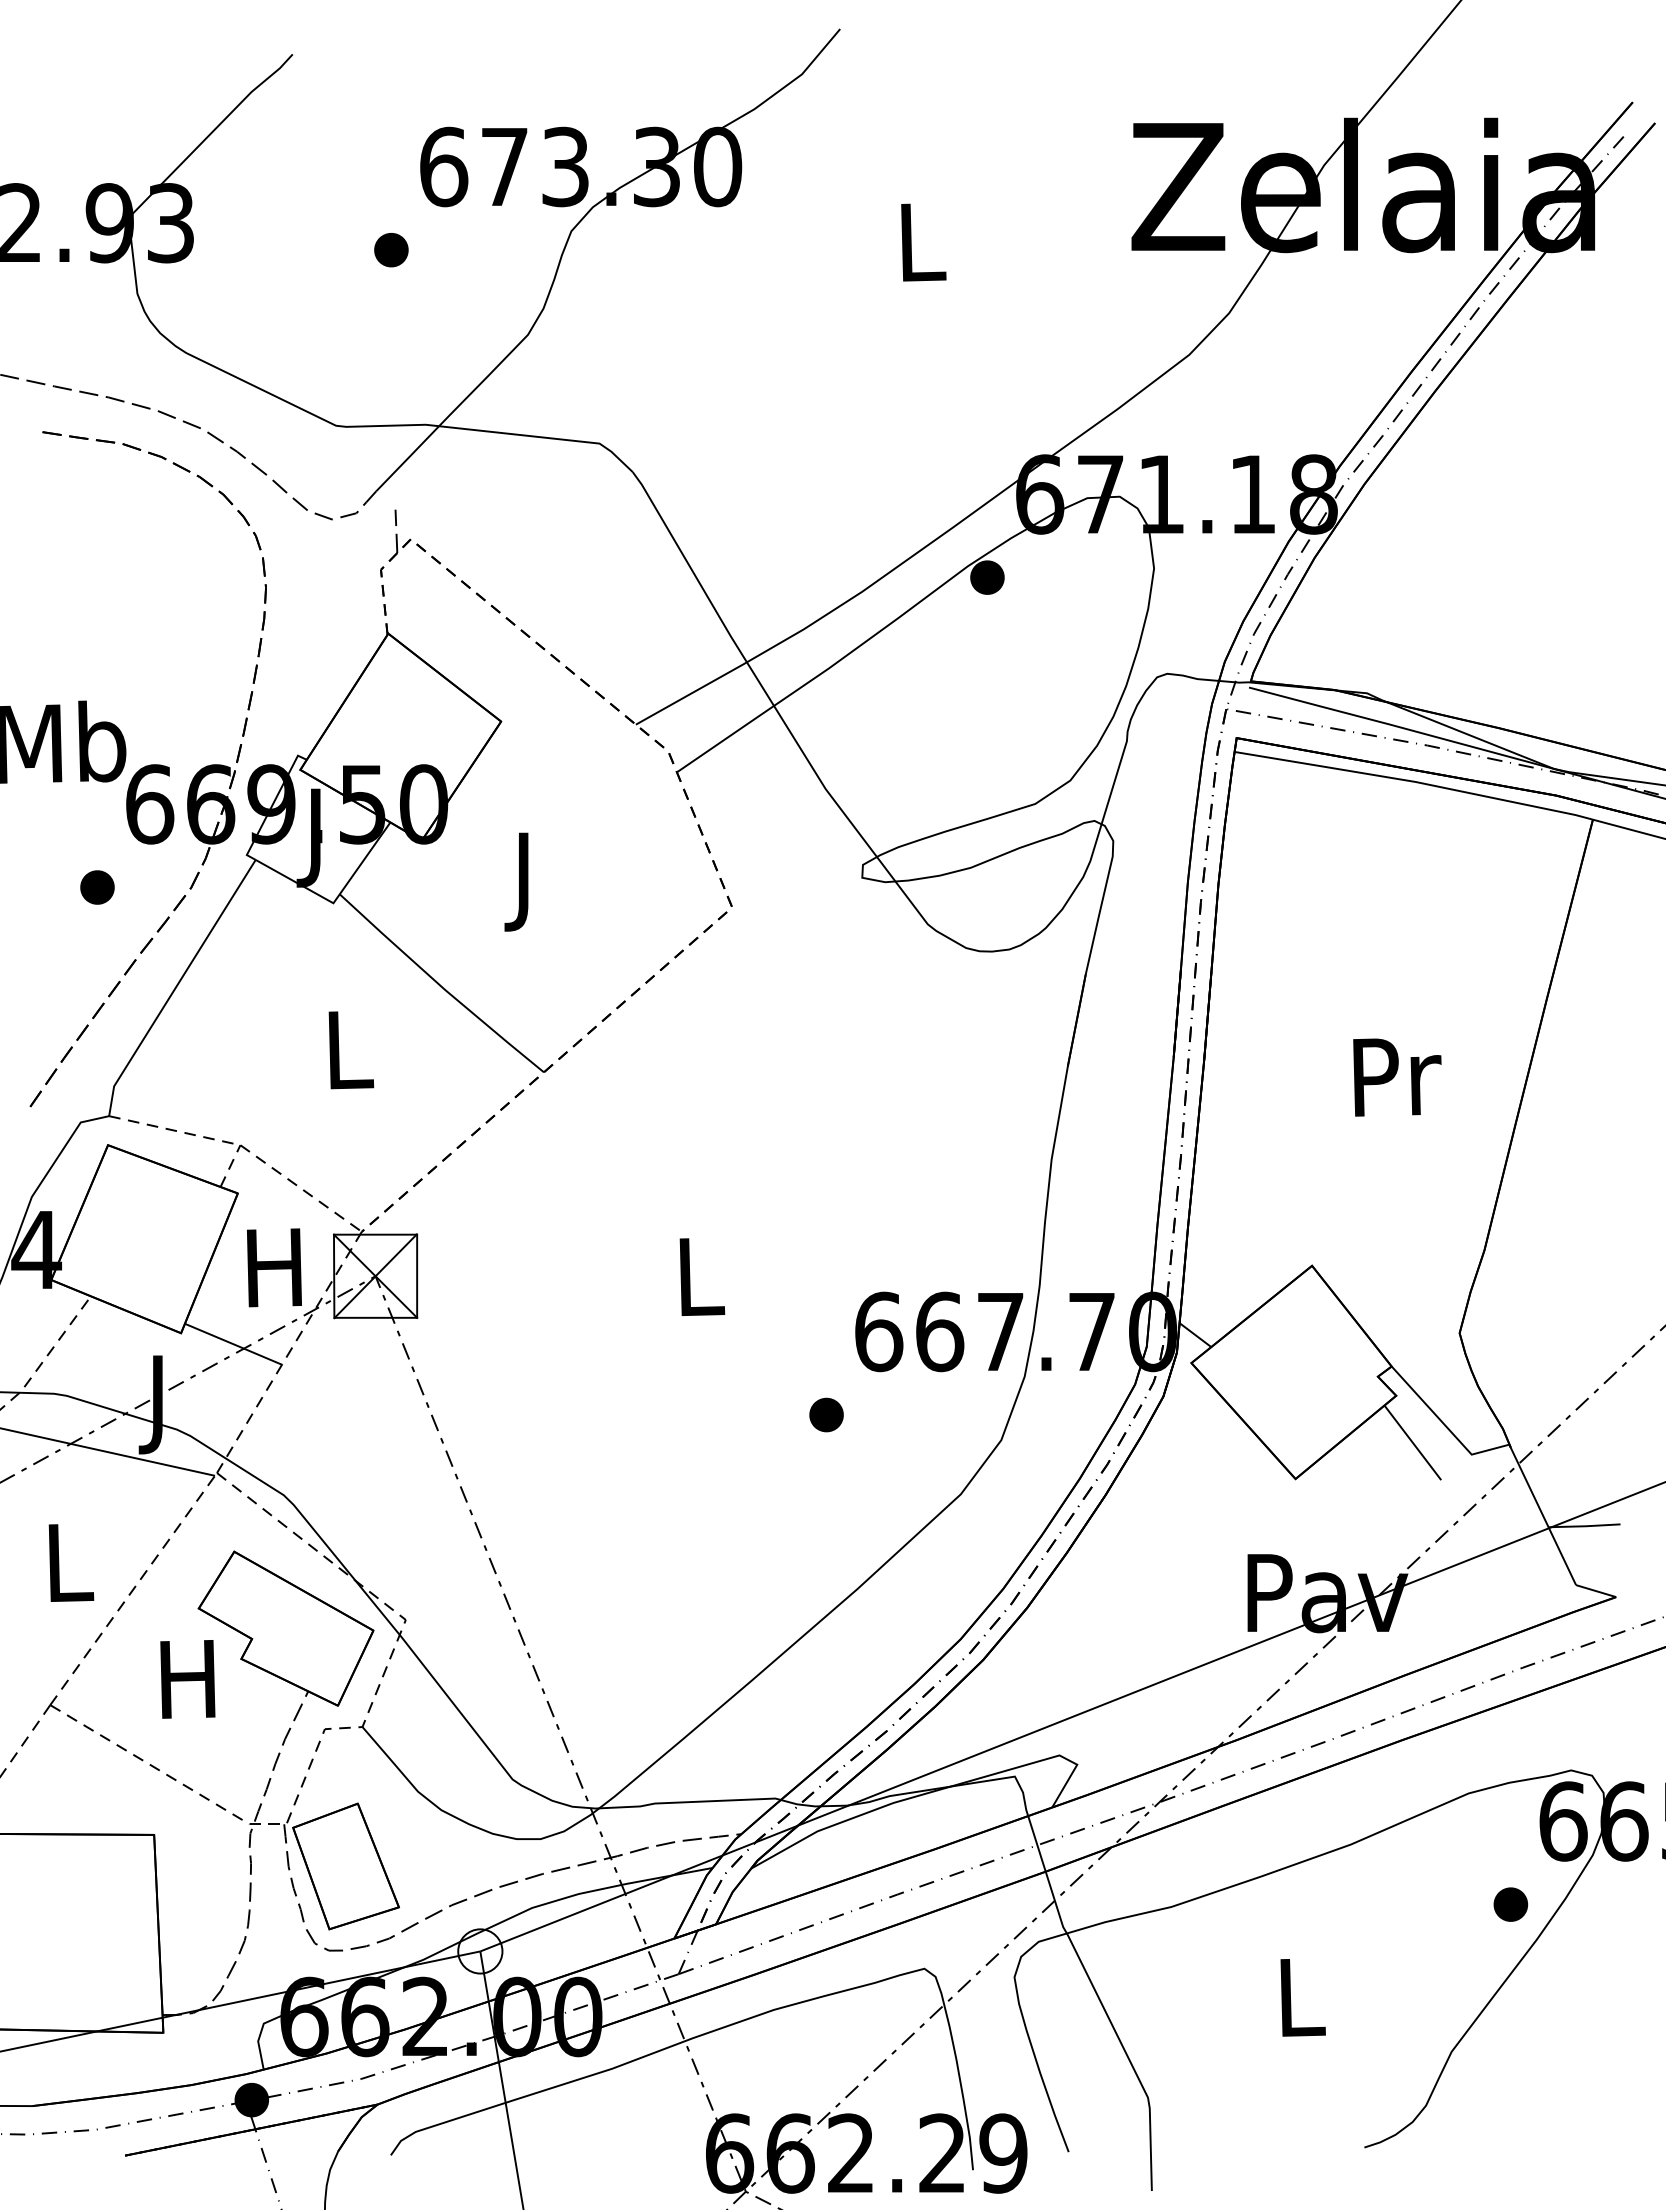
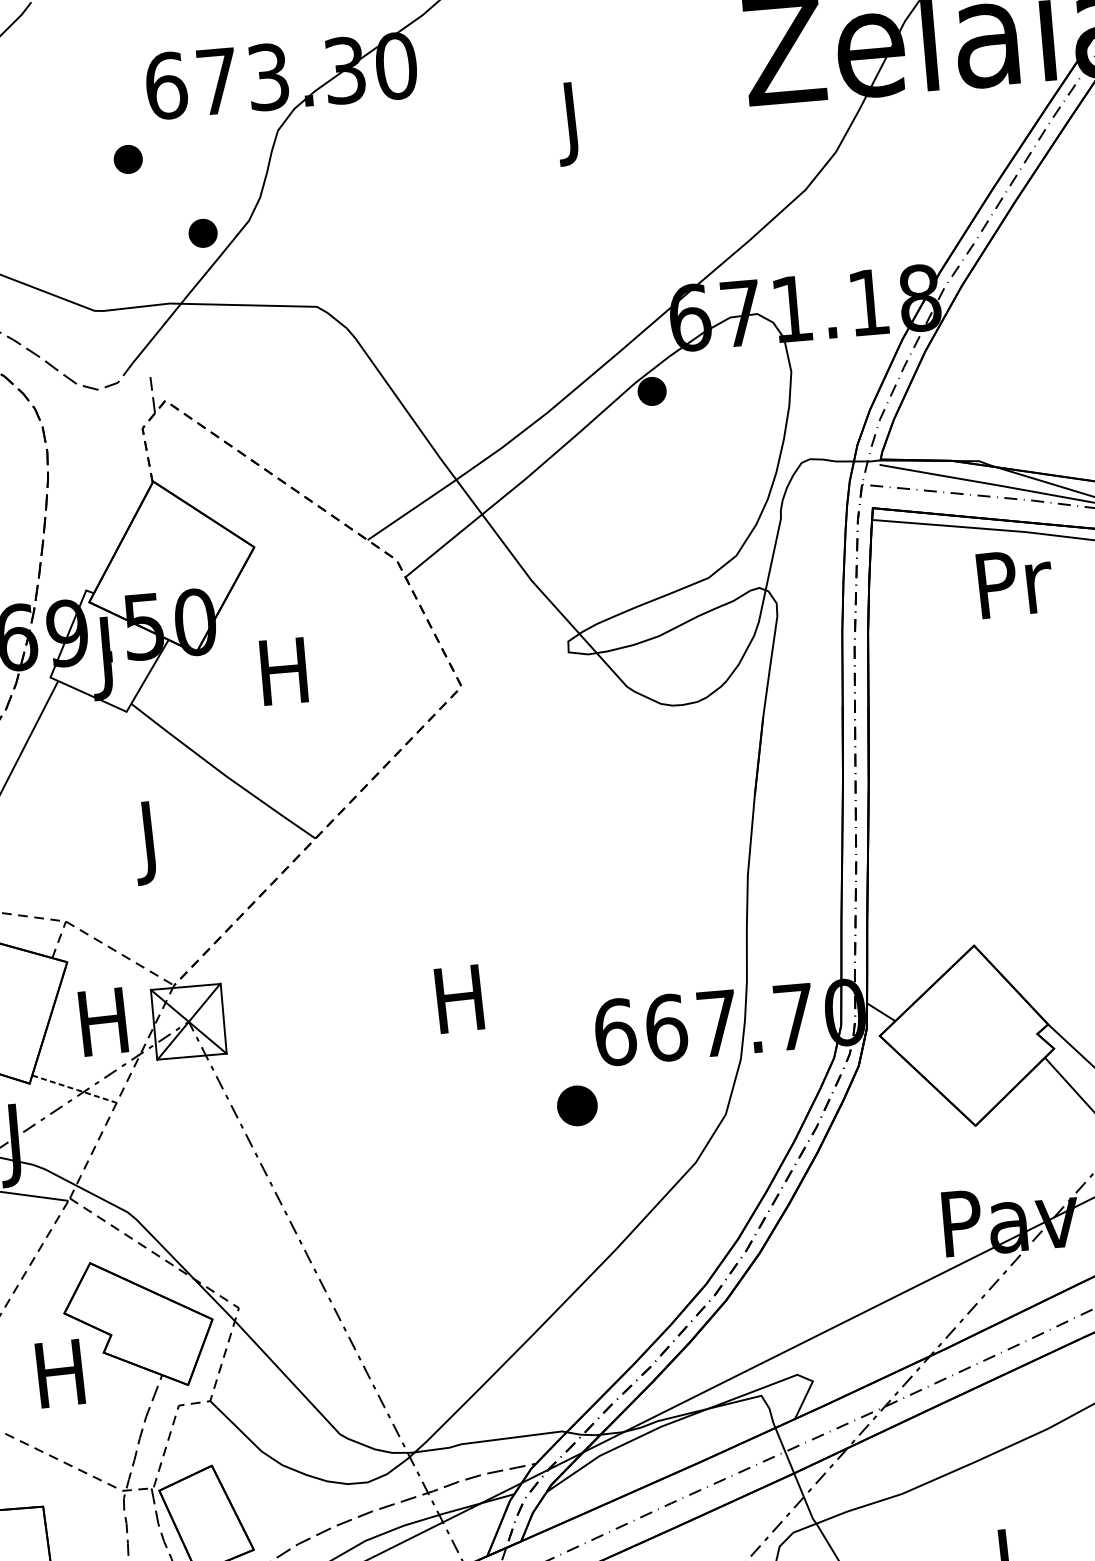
text: (923, 252) -> (575, 123), L -> J
part: (472, 345) -> (203, 233), added
text: (523, 881) -> (284, 679), J -> H
text: (351, 1060) -> (153, 842), L -> J
text: (1397, 1077) -> (1015, 583), moved
text: (697, 1276) -> (459, 998), L -> H
line: (234, 1344) -> (75, 1089), solid -> dashed
part: (826, 1414) -> (577, 1105), size x1.4

